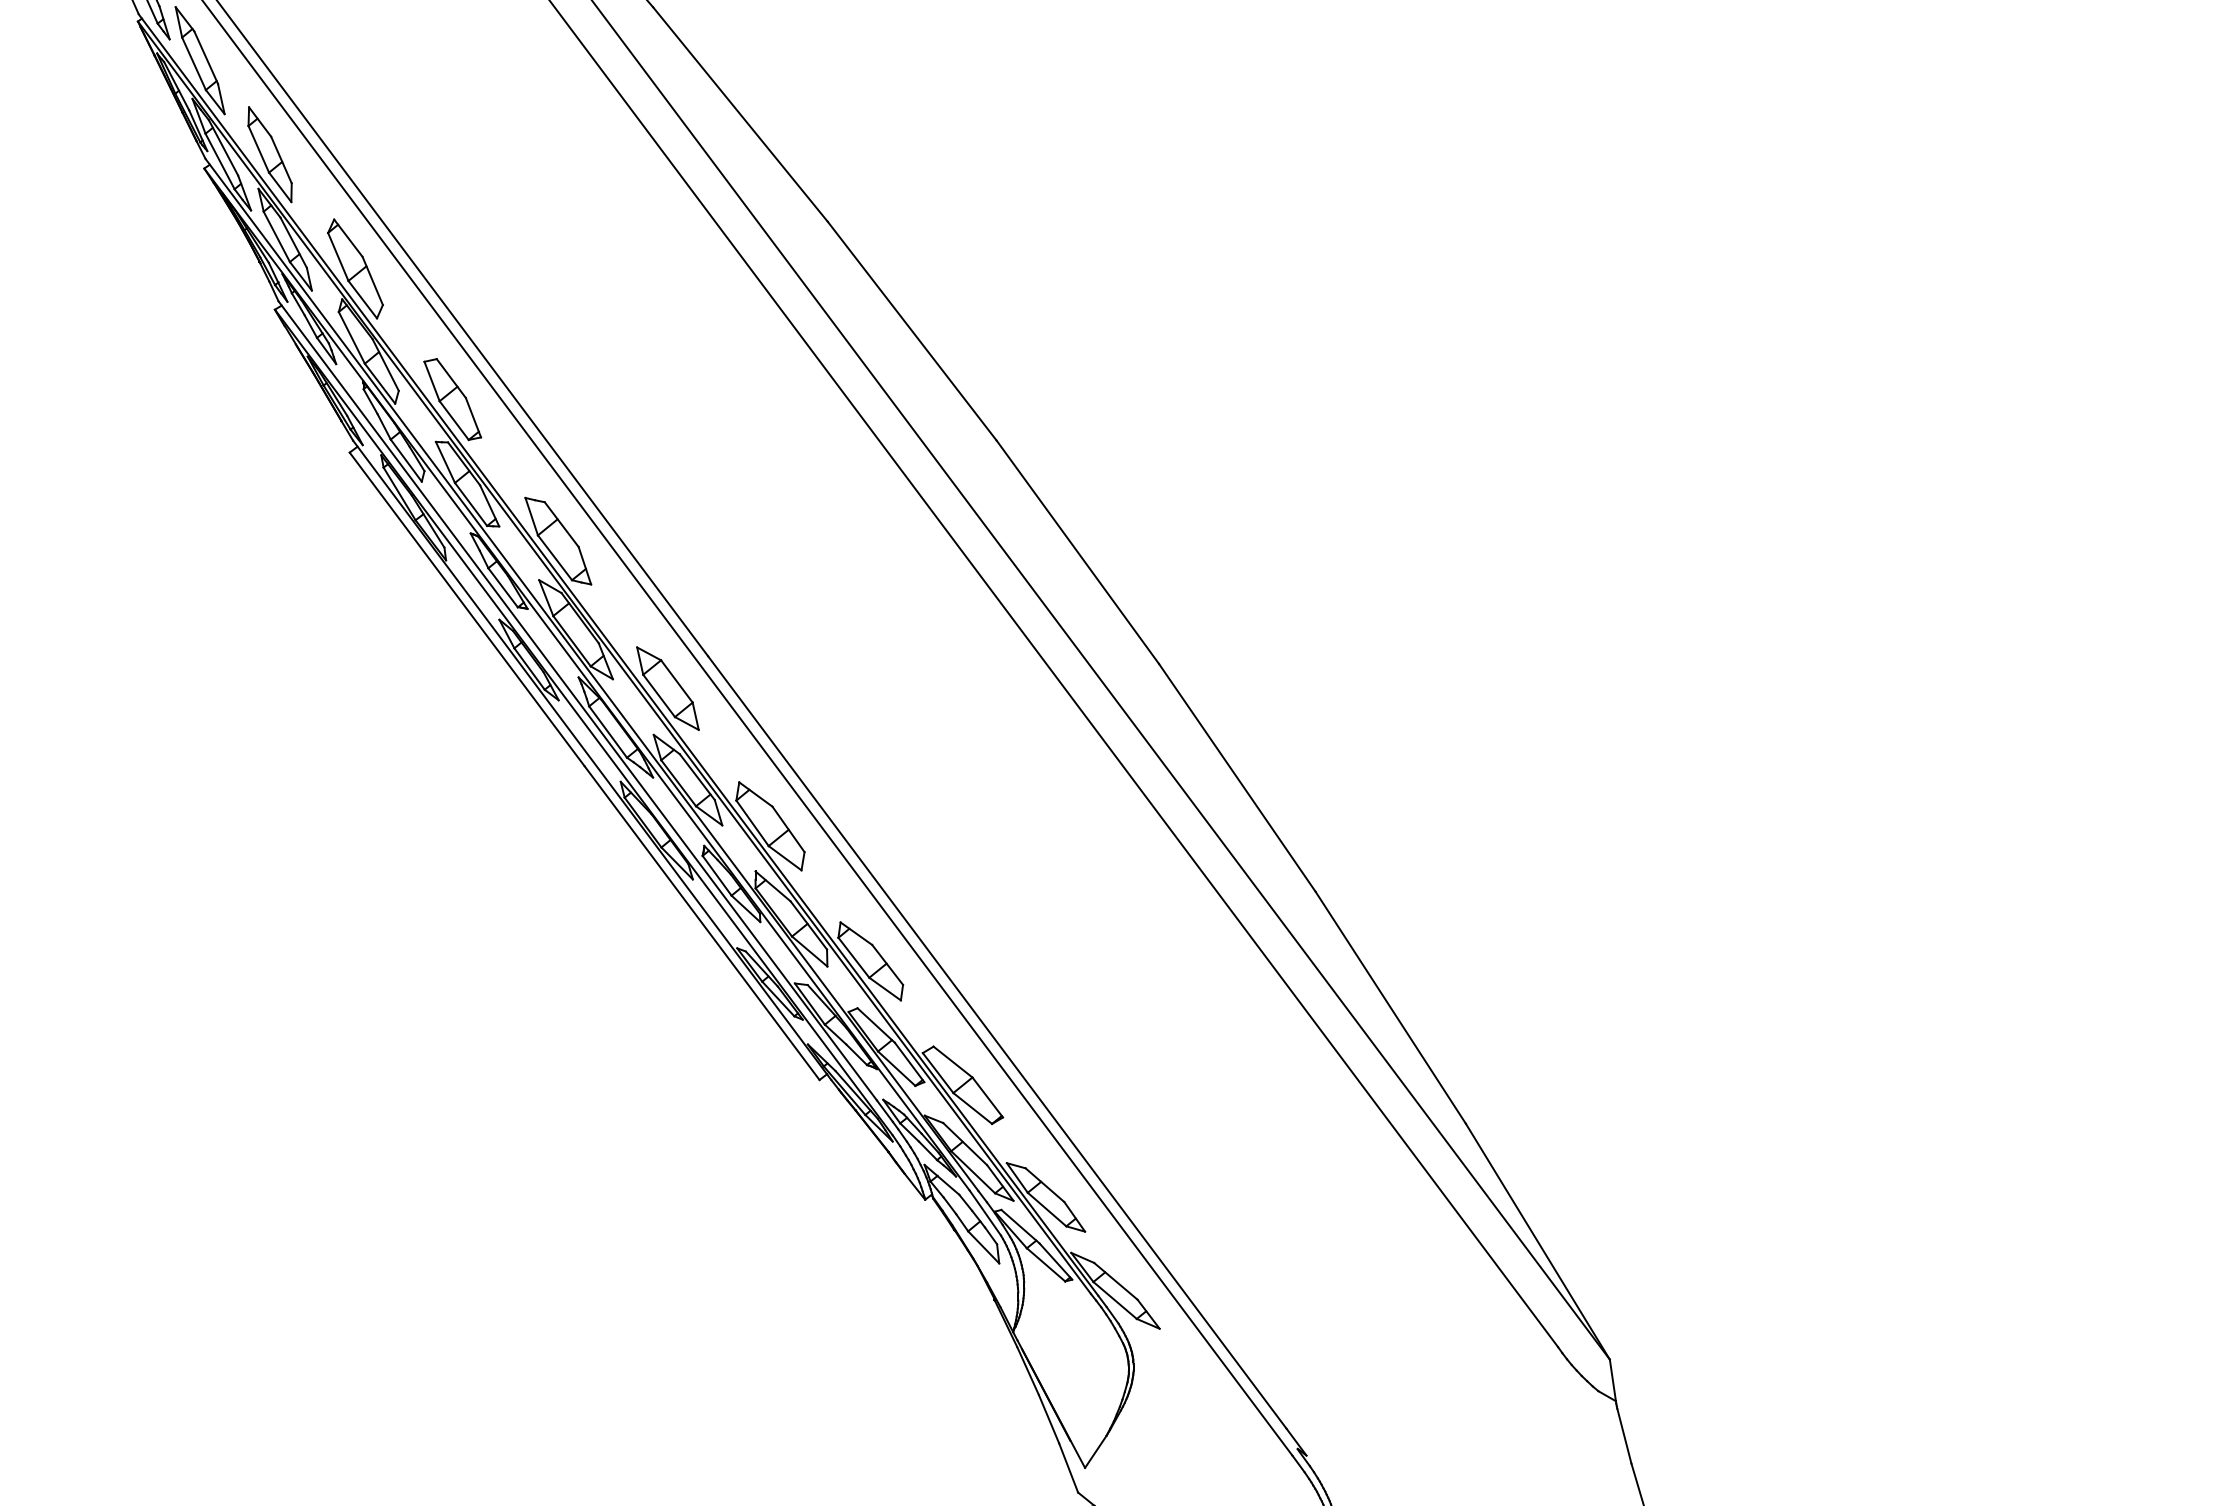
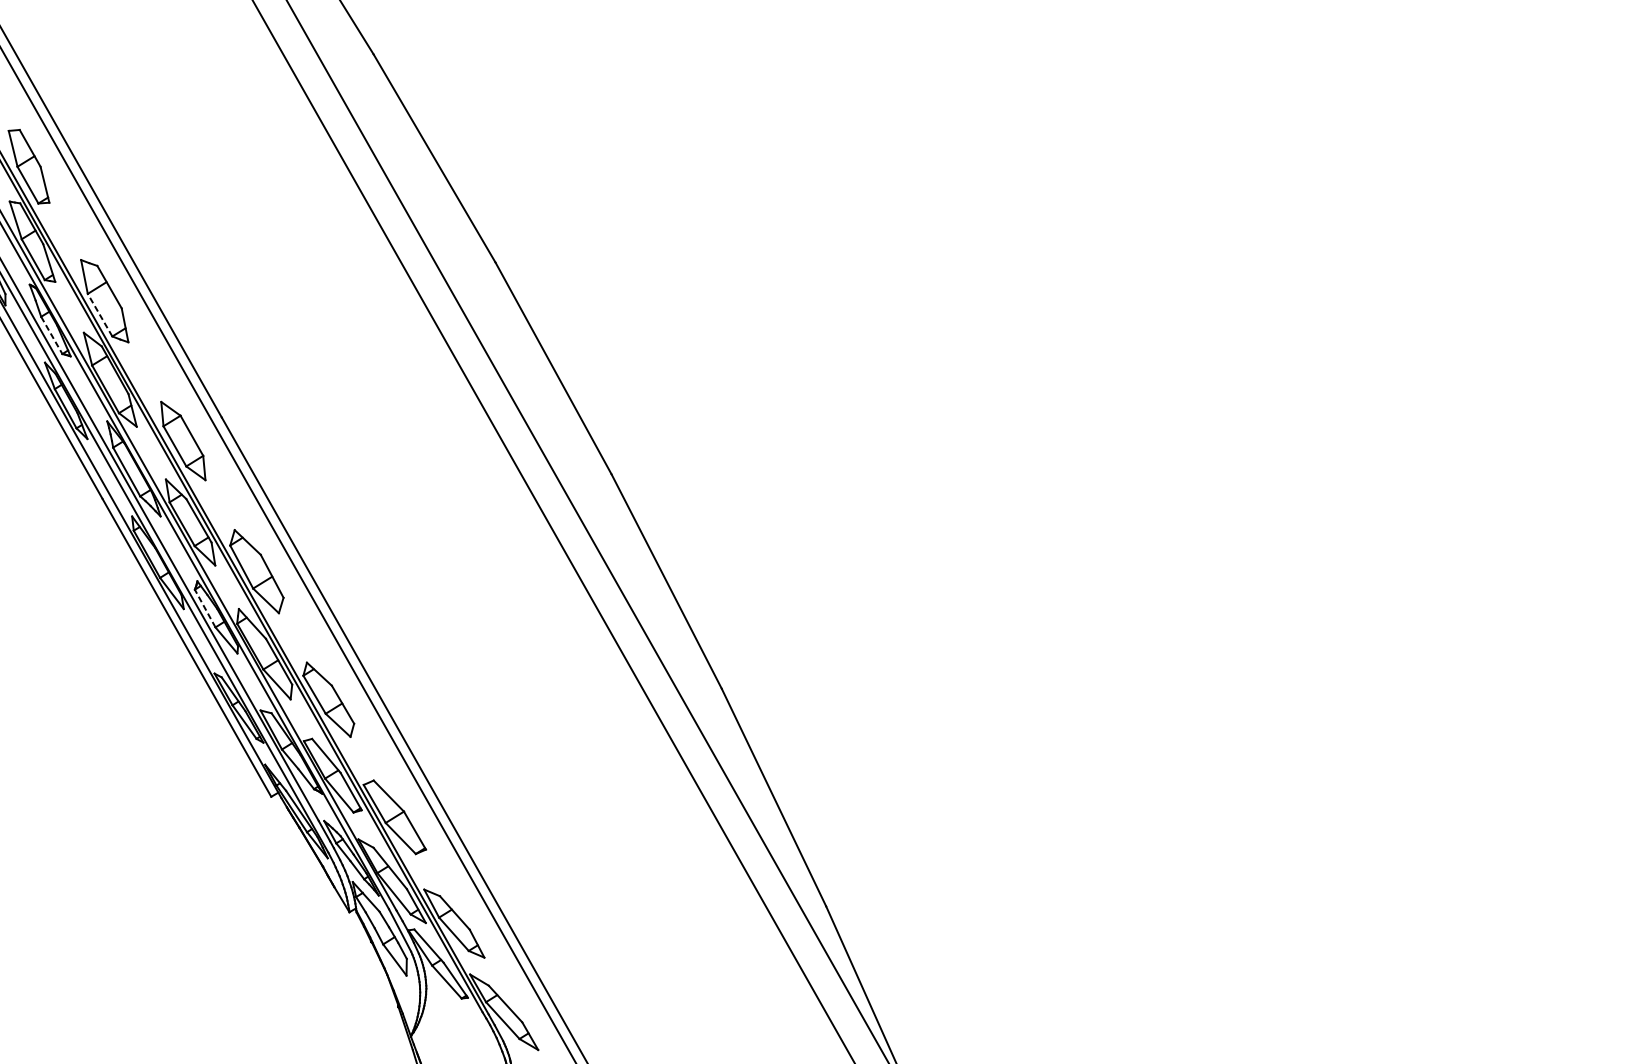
line: (554, 557) -> (99, 314), solid -> dashed
line: (503, 588) -> (52, 336), solid -> dashed
line: (717, 875) -> (205, 608), solid -> dashed

